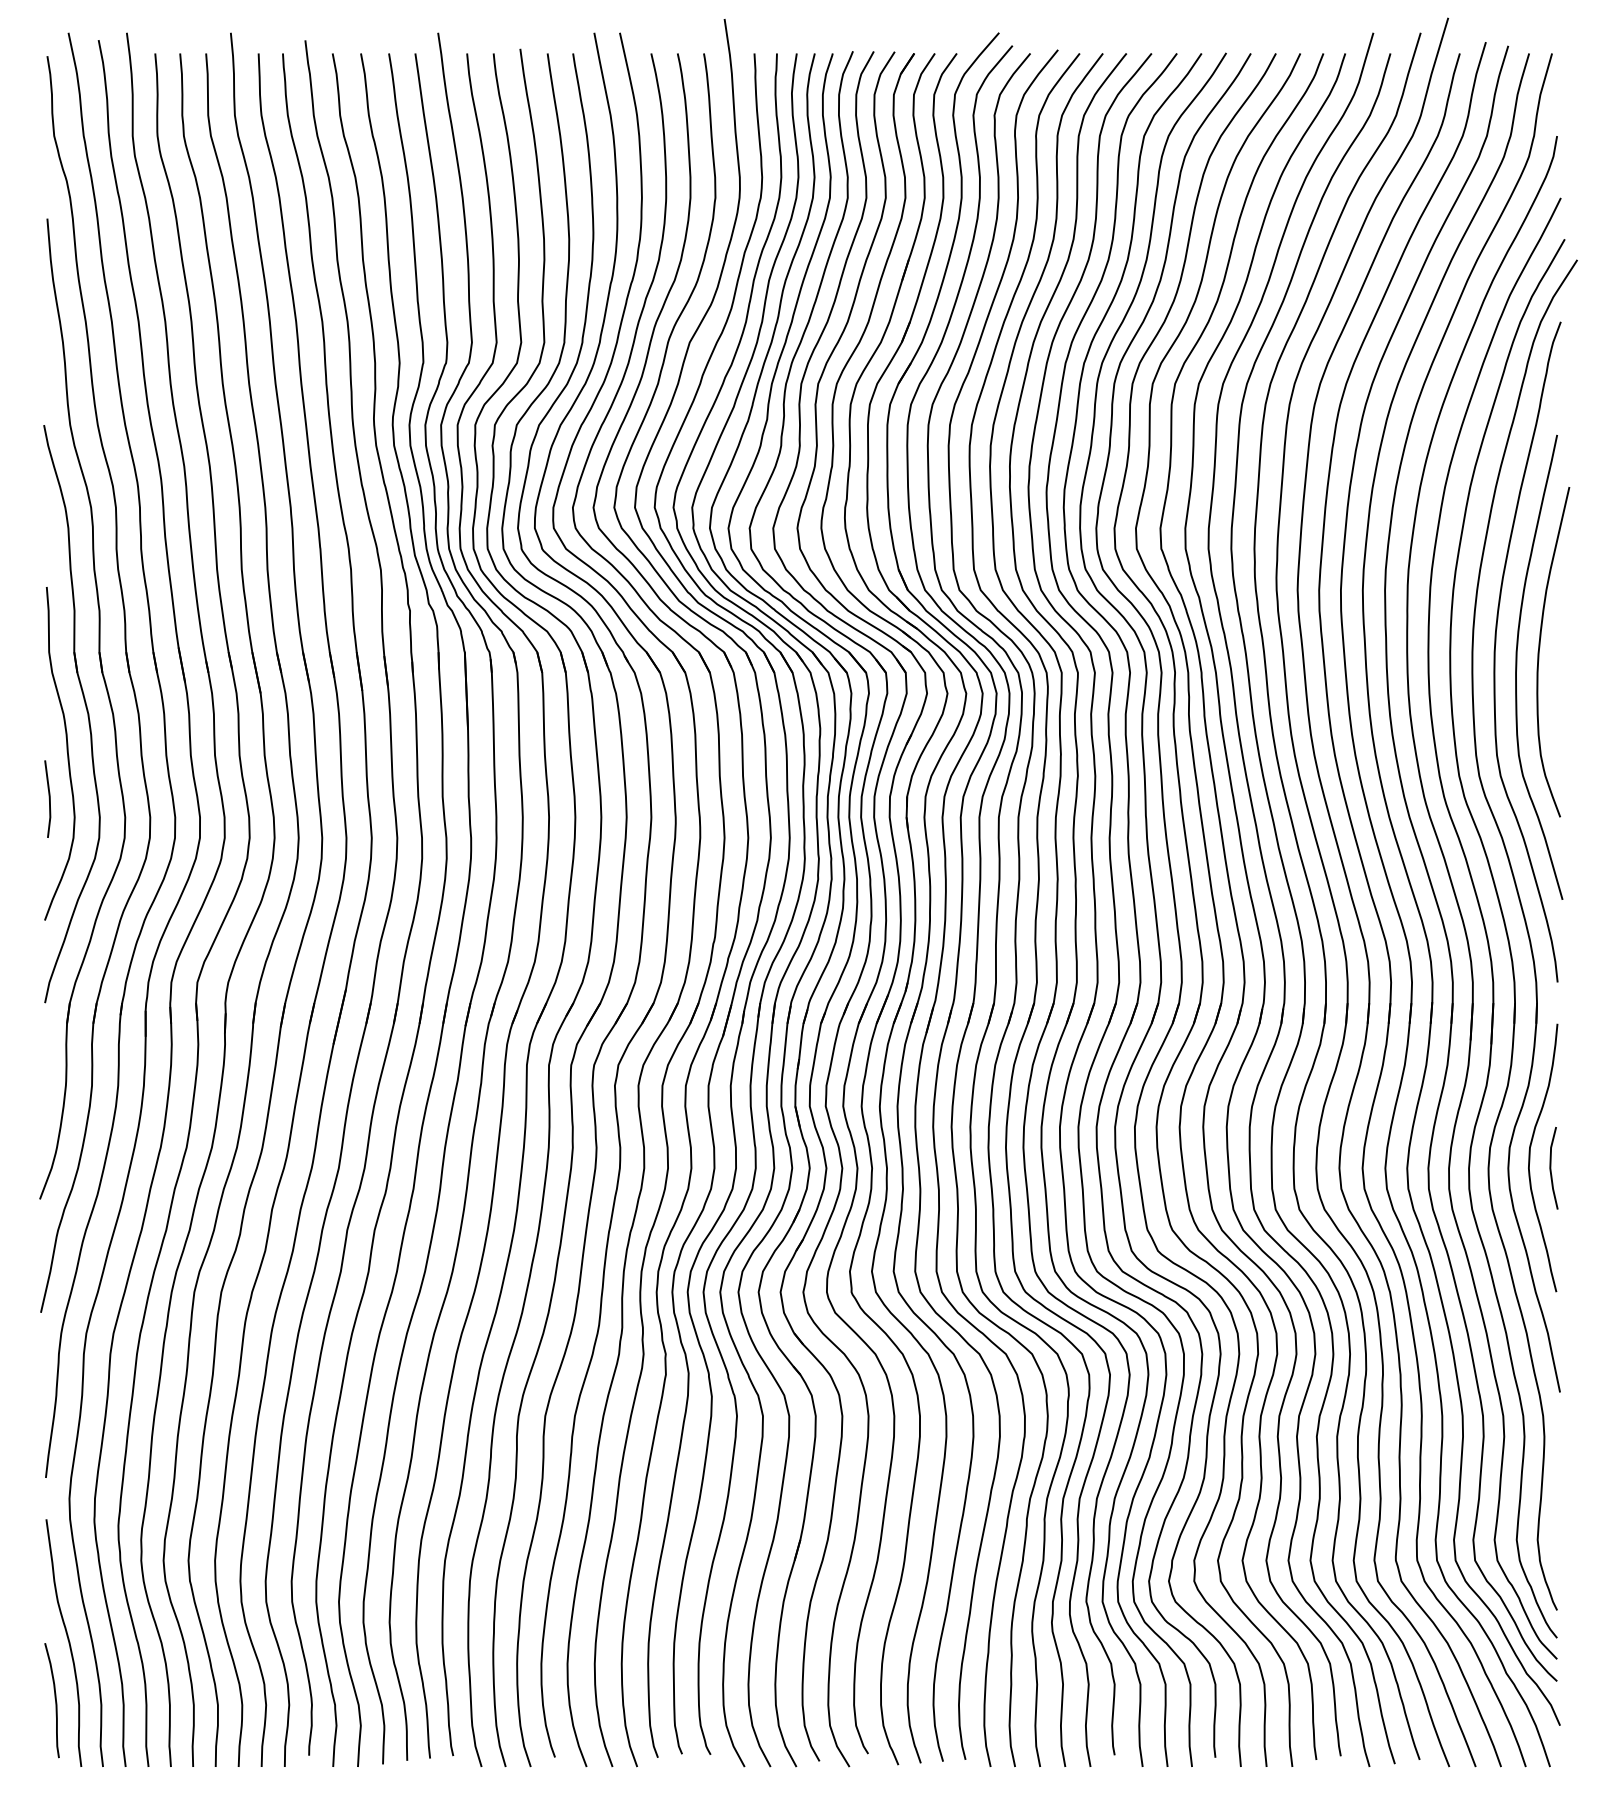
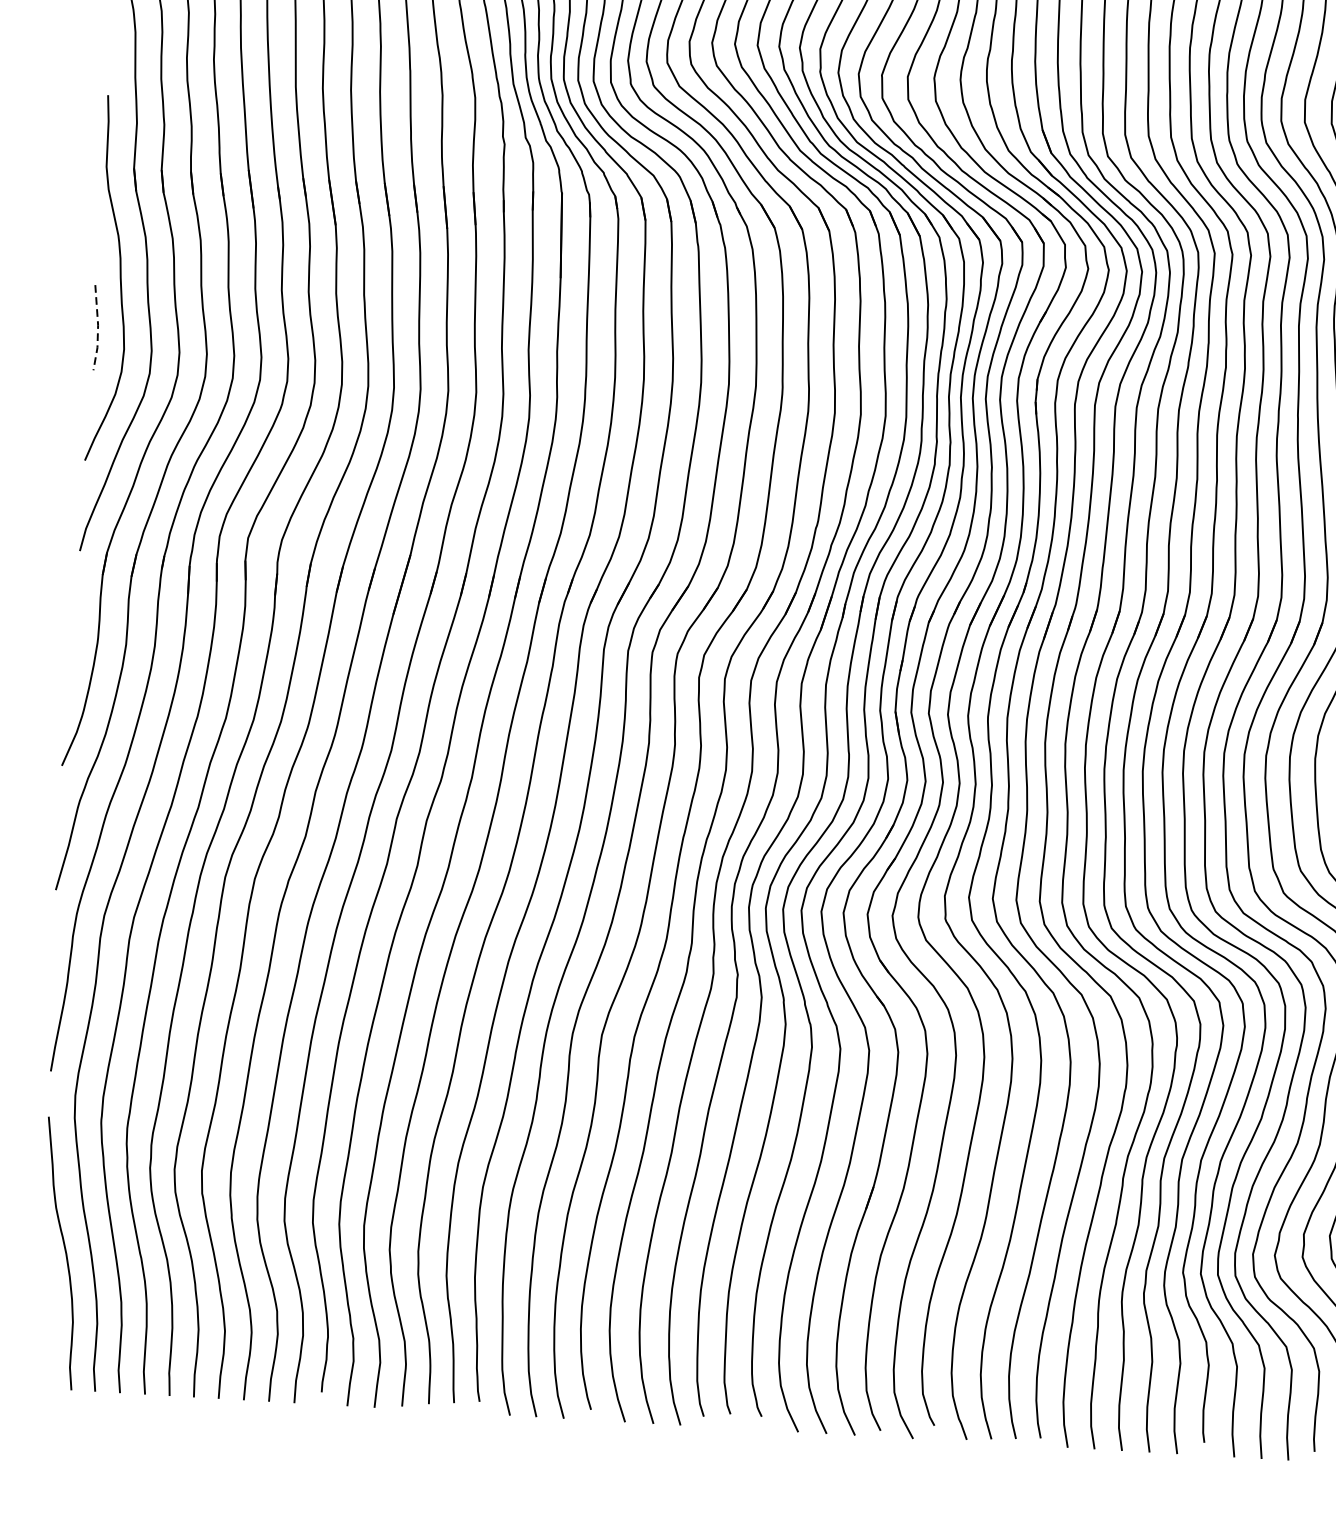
line: (49, 799) -> (97, 328), solid -> dashed
curve: (54, 1698) -> (46, 1313), removed

